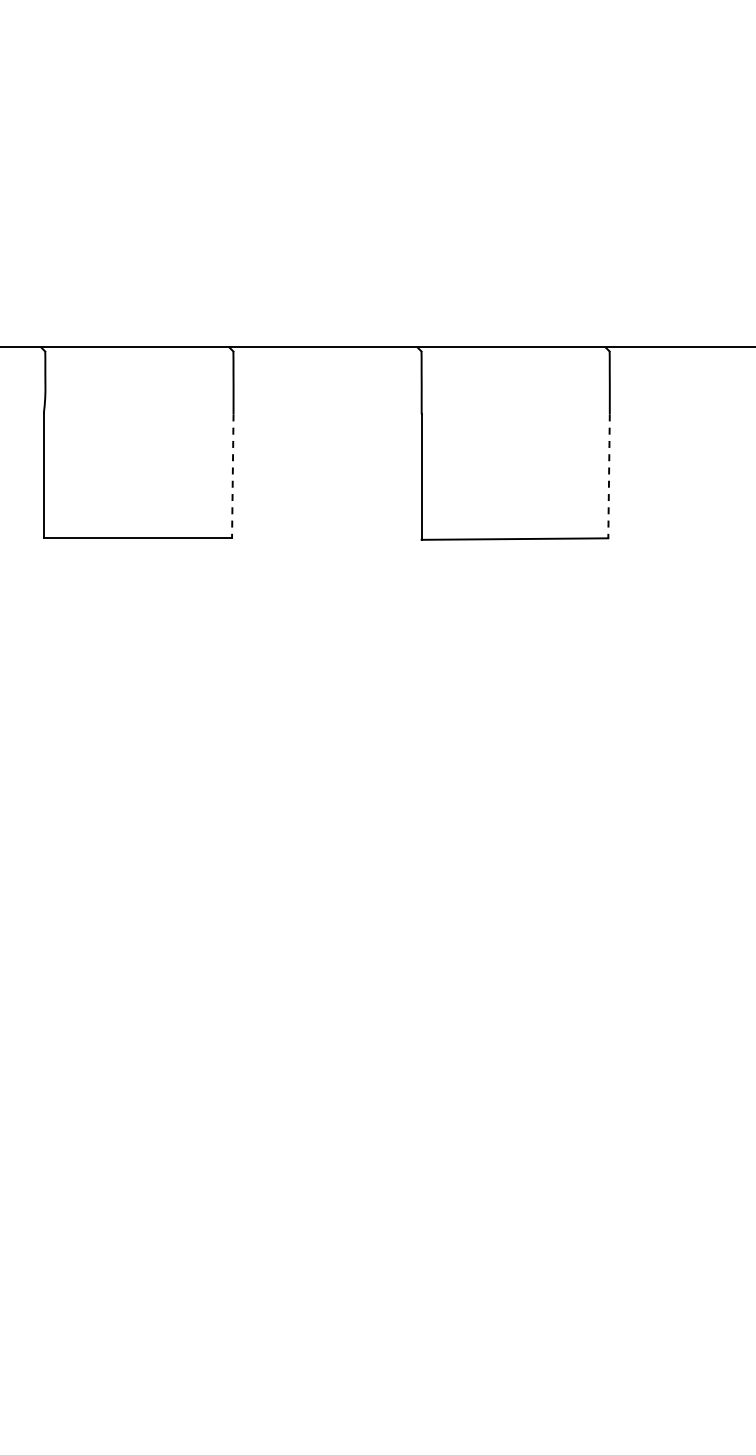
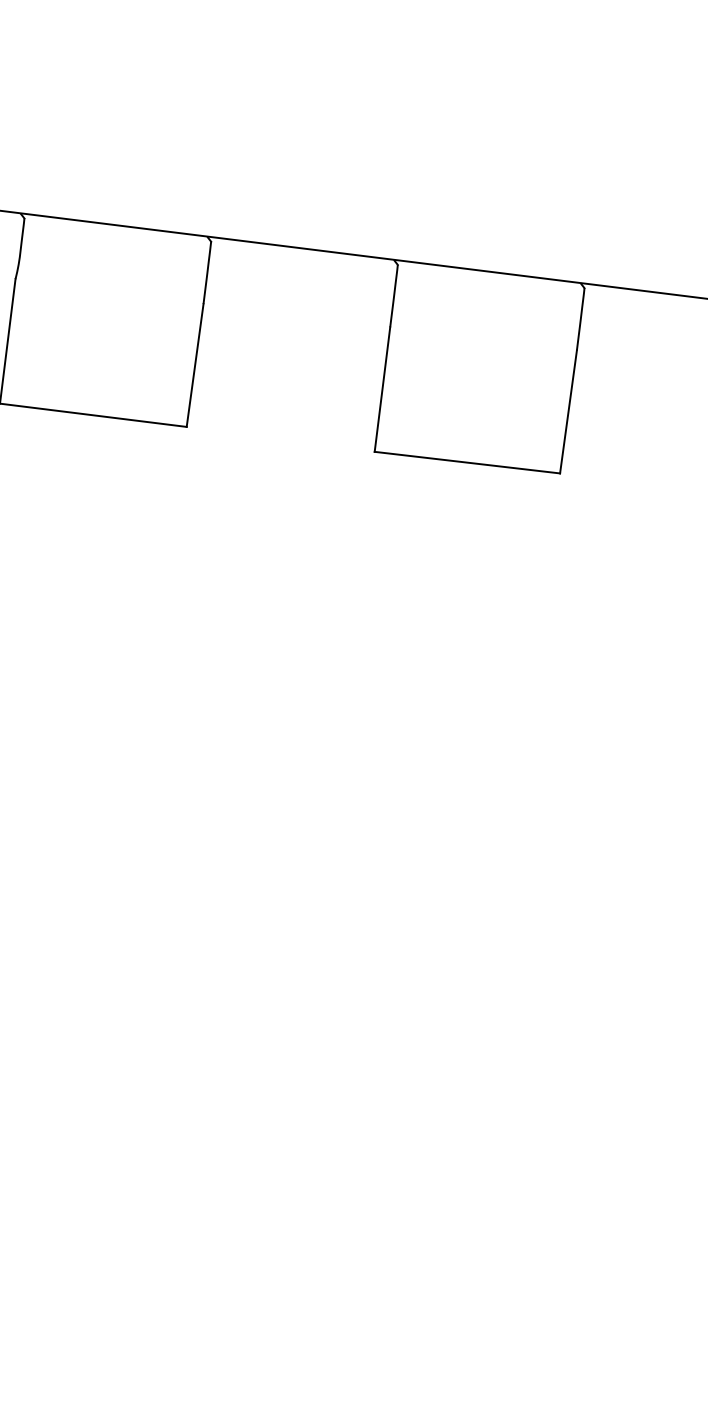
line: (232, 476) -> (194, 365), dashed -> solid
line: (609, 476) -> (568, 412), dashed -> solid

